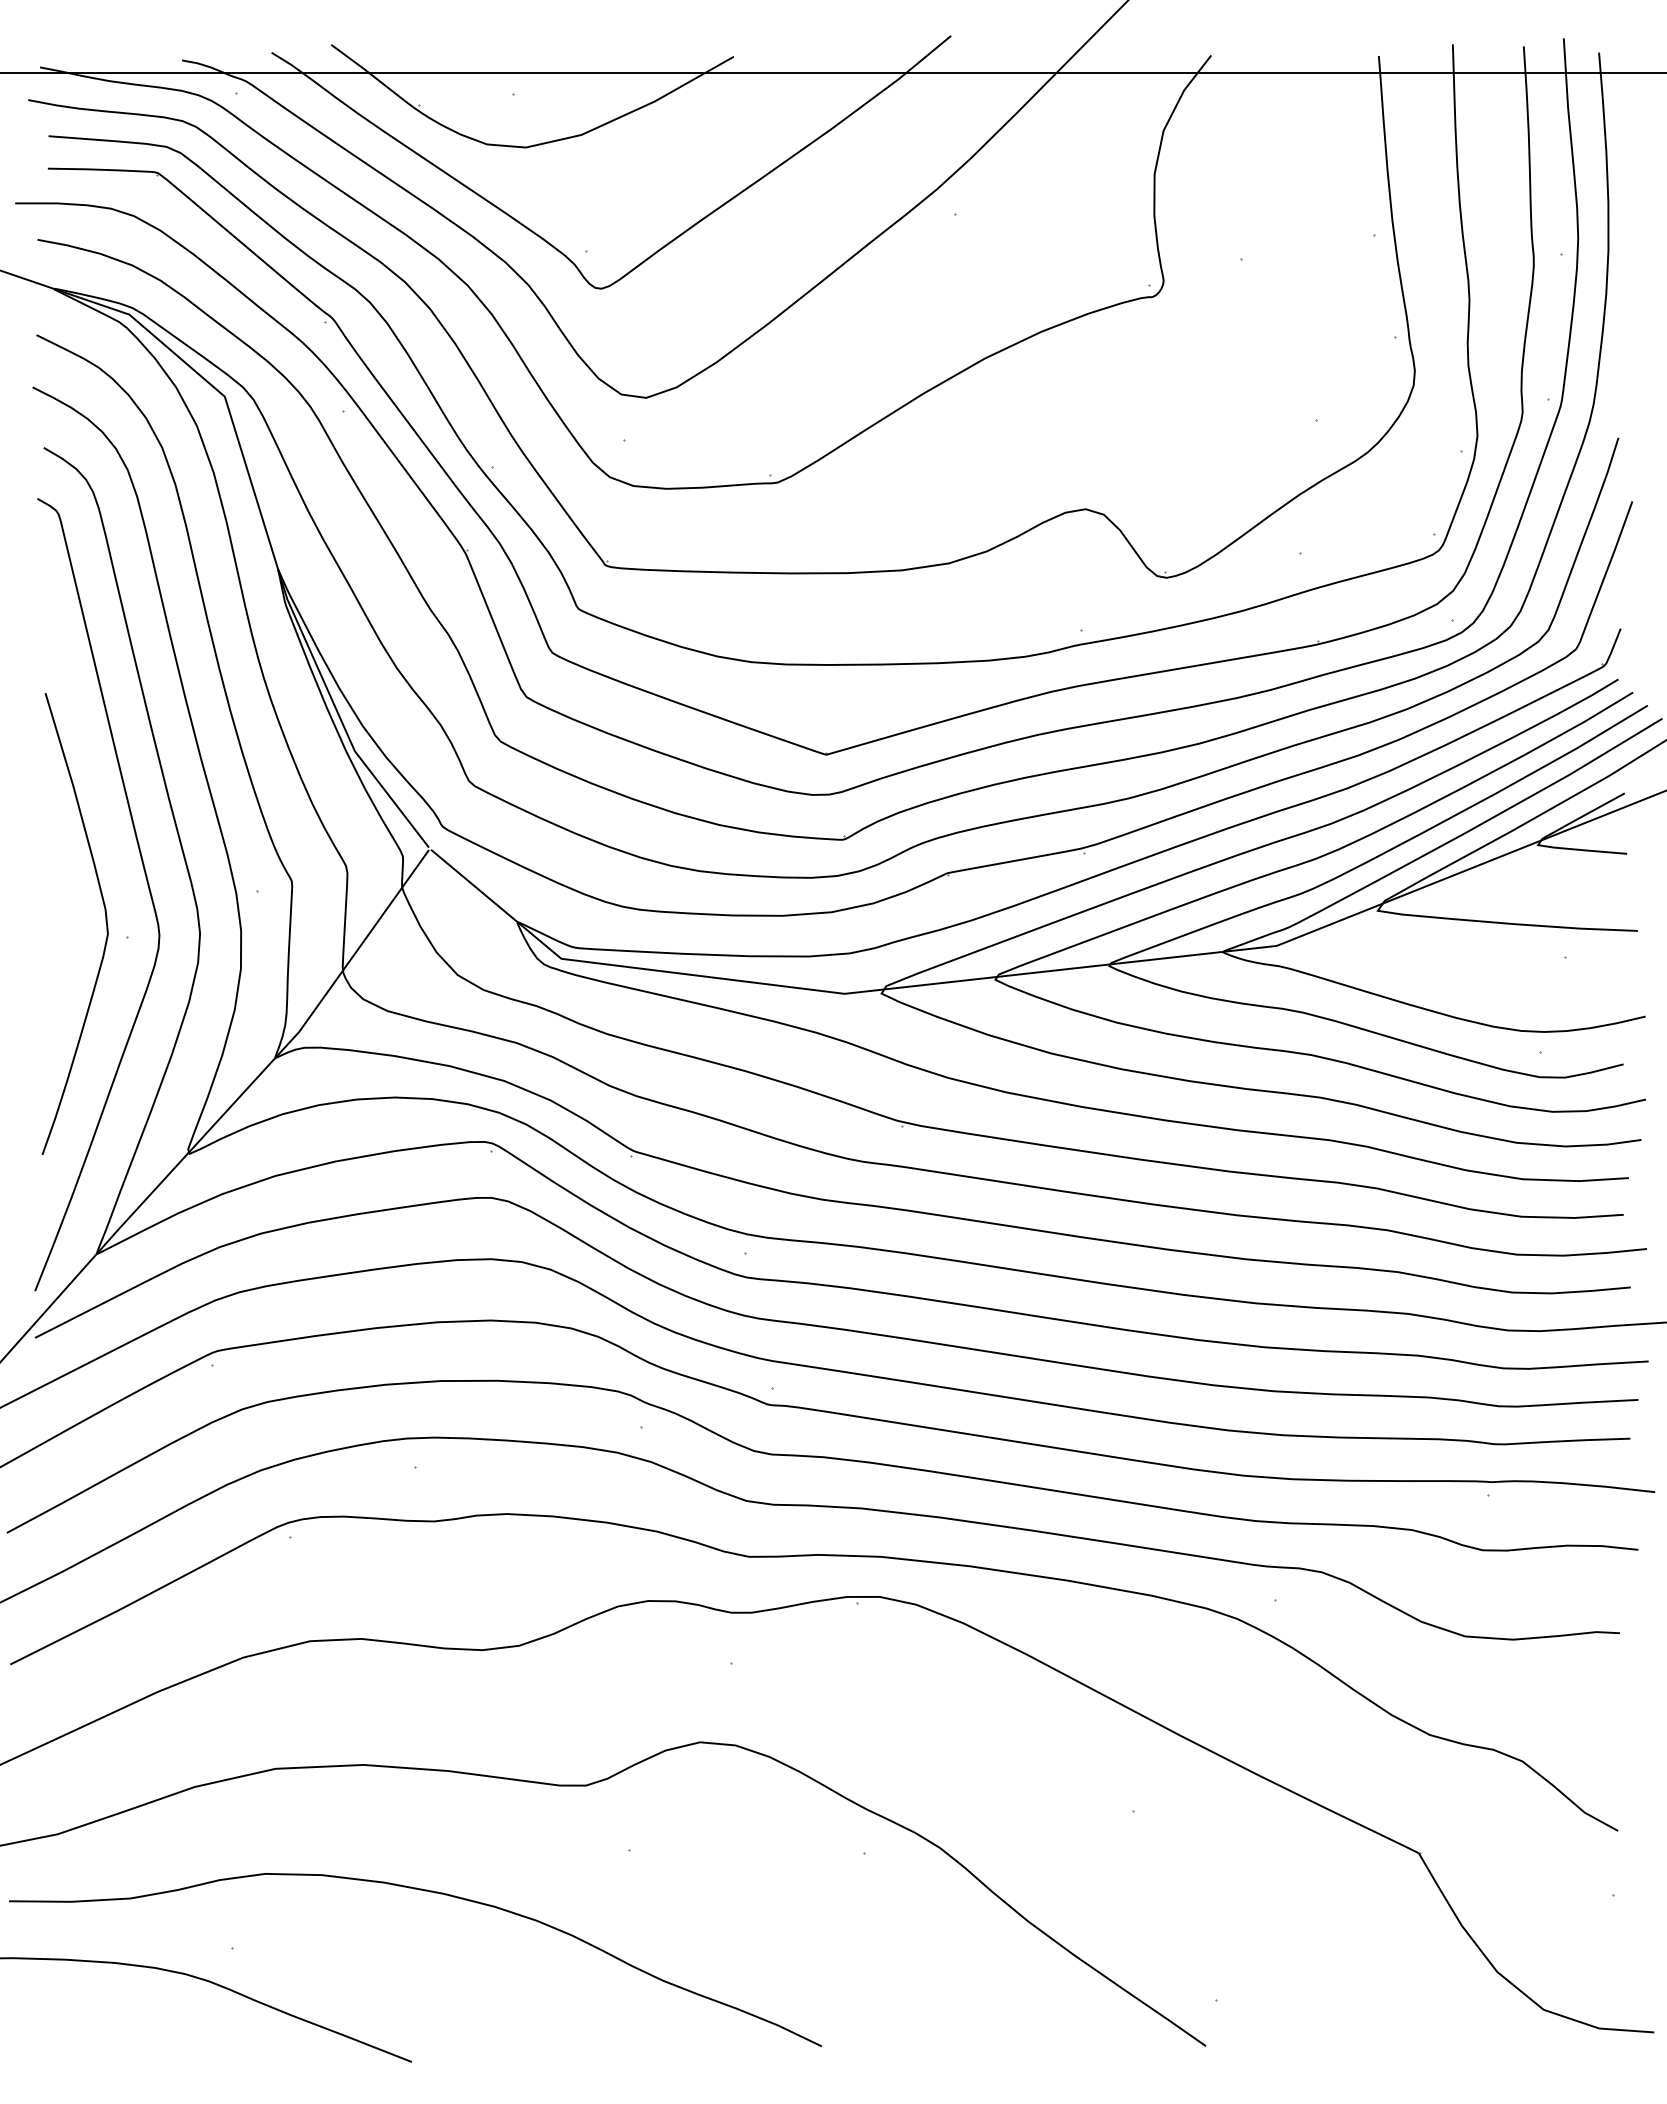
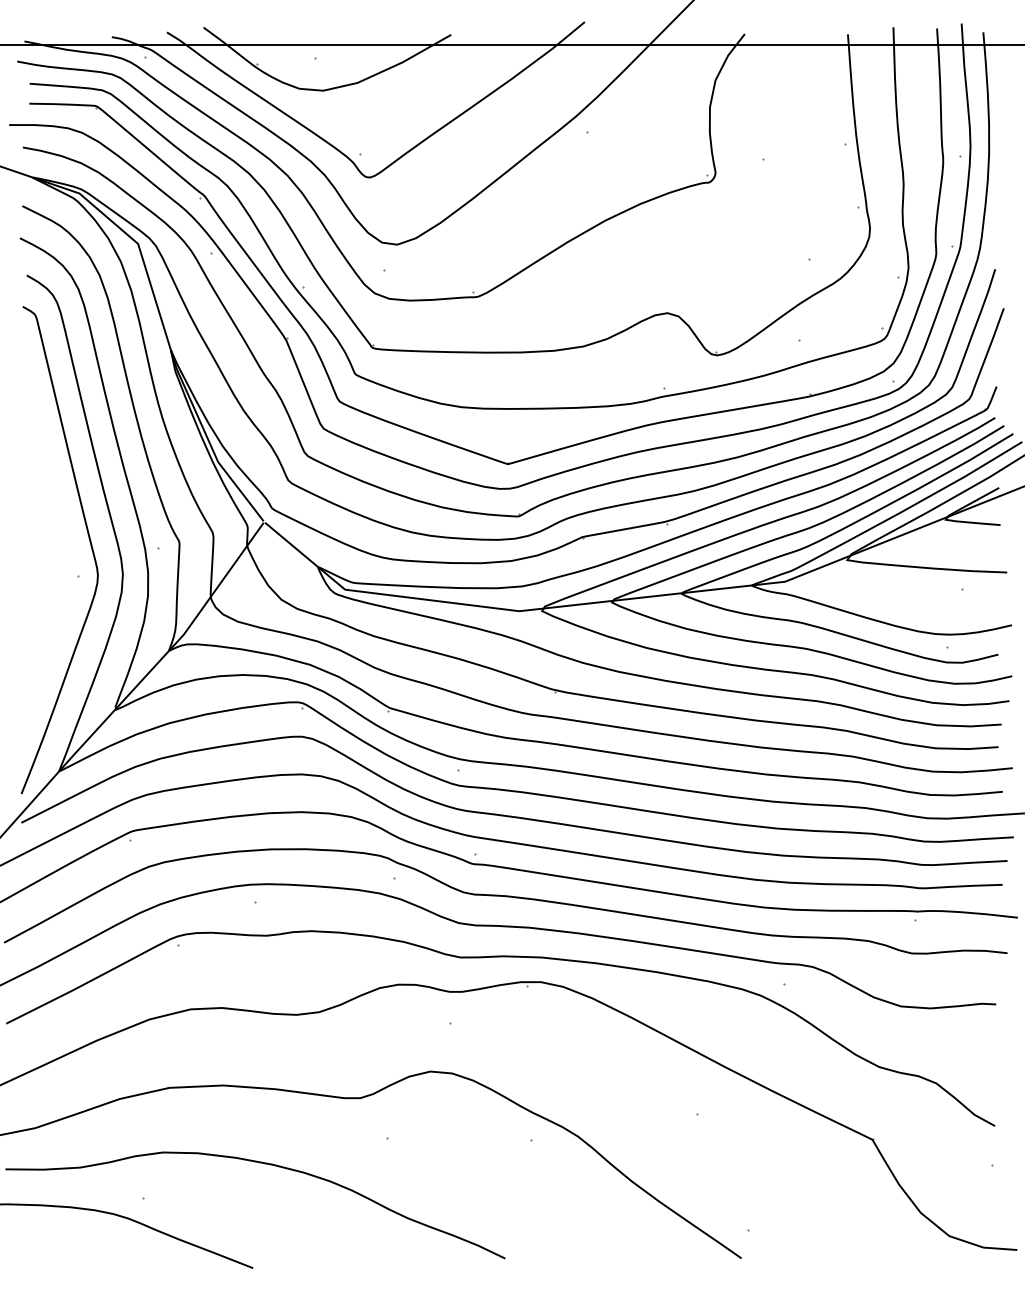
curve: (105, 924) -> (64, 568), removed

